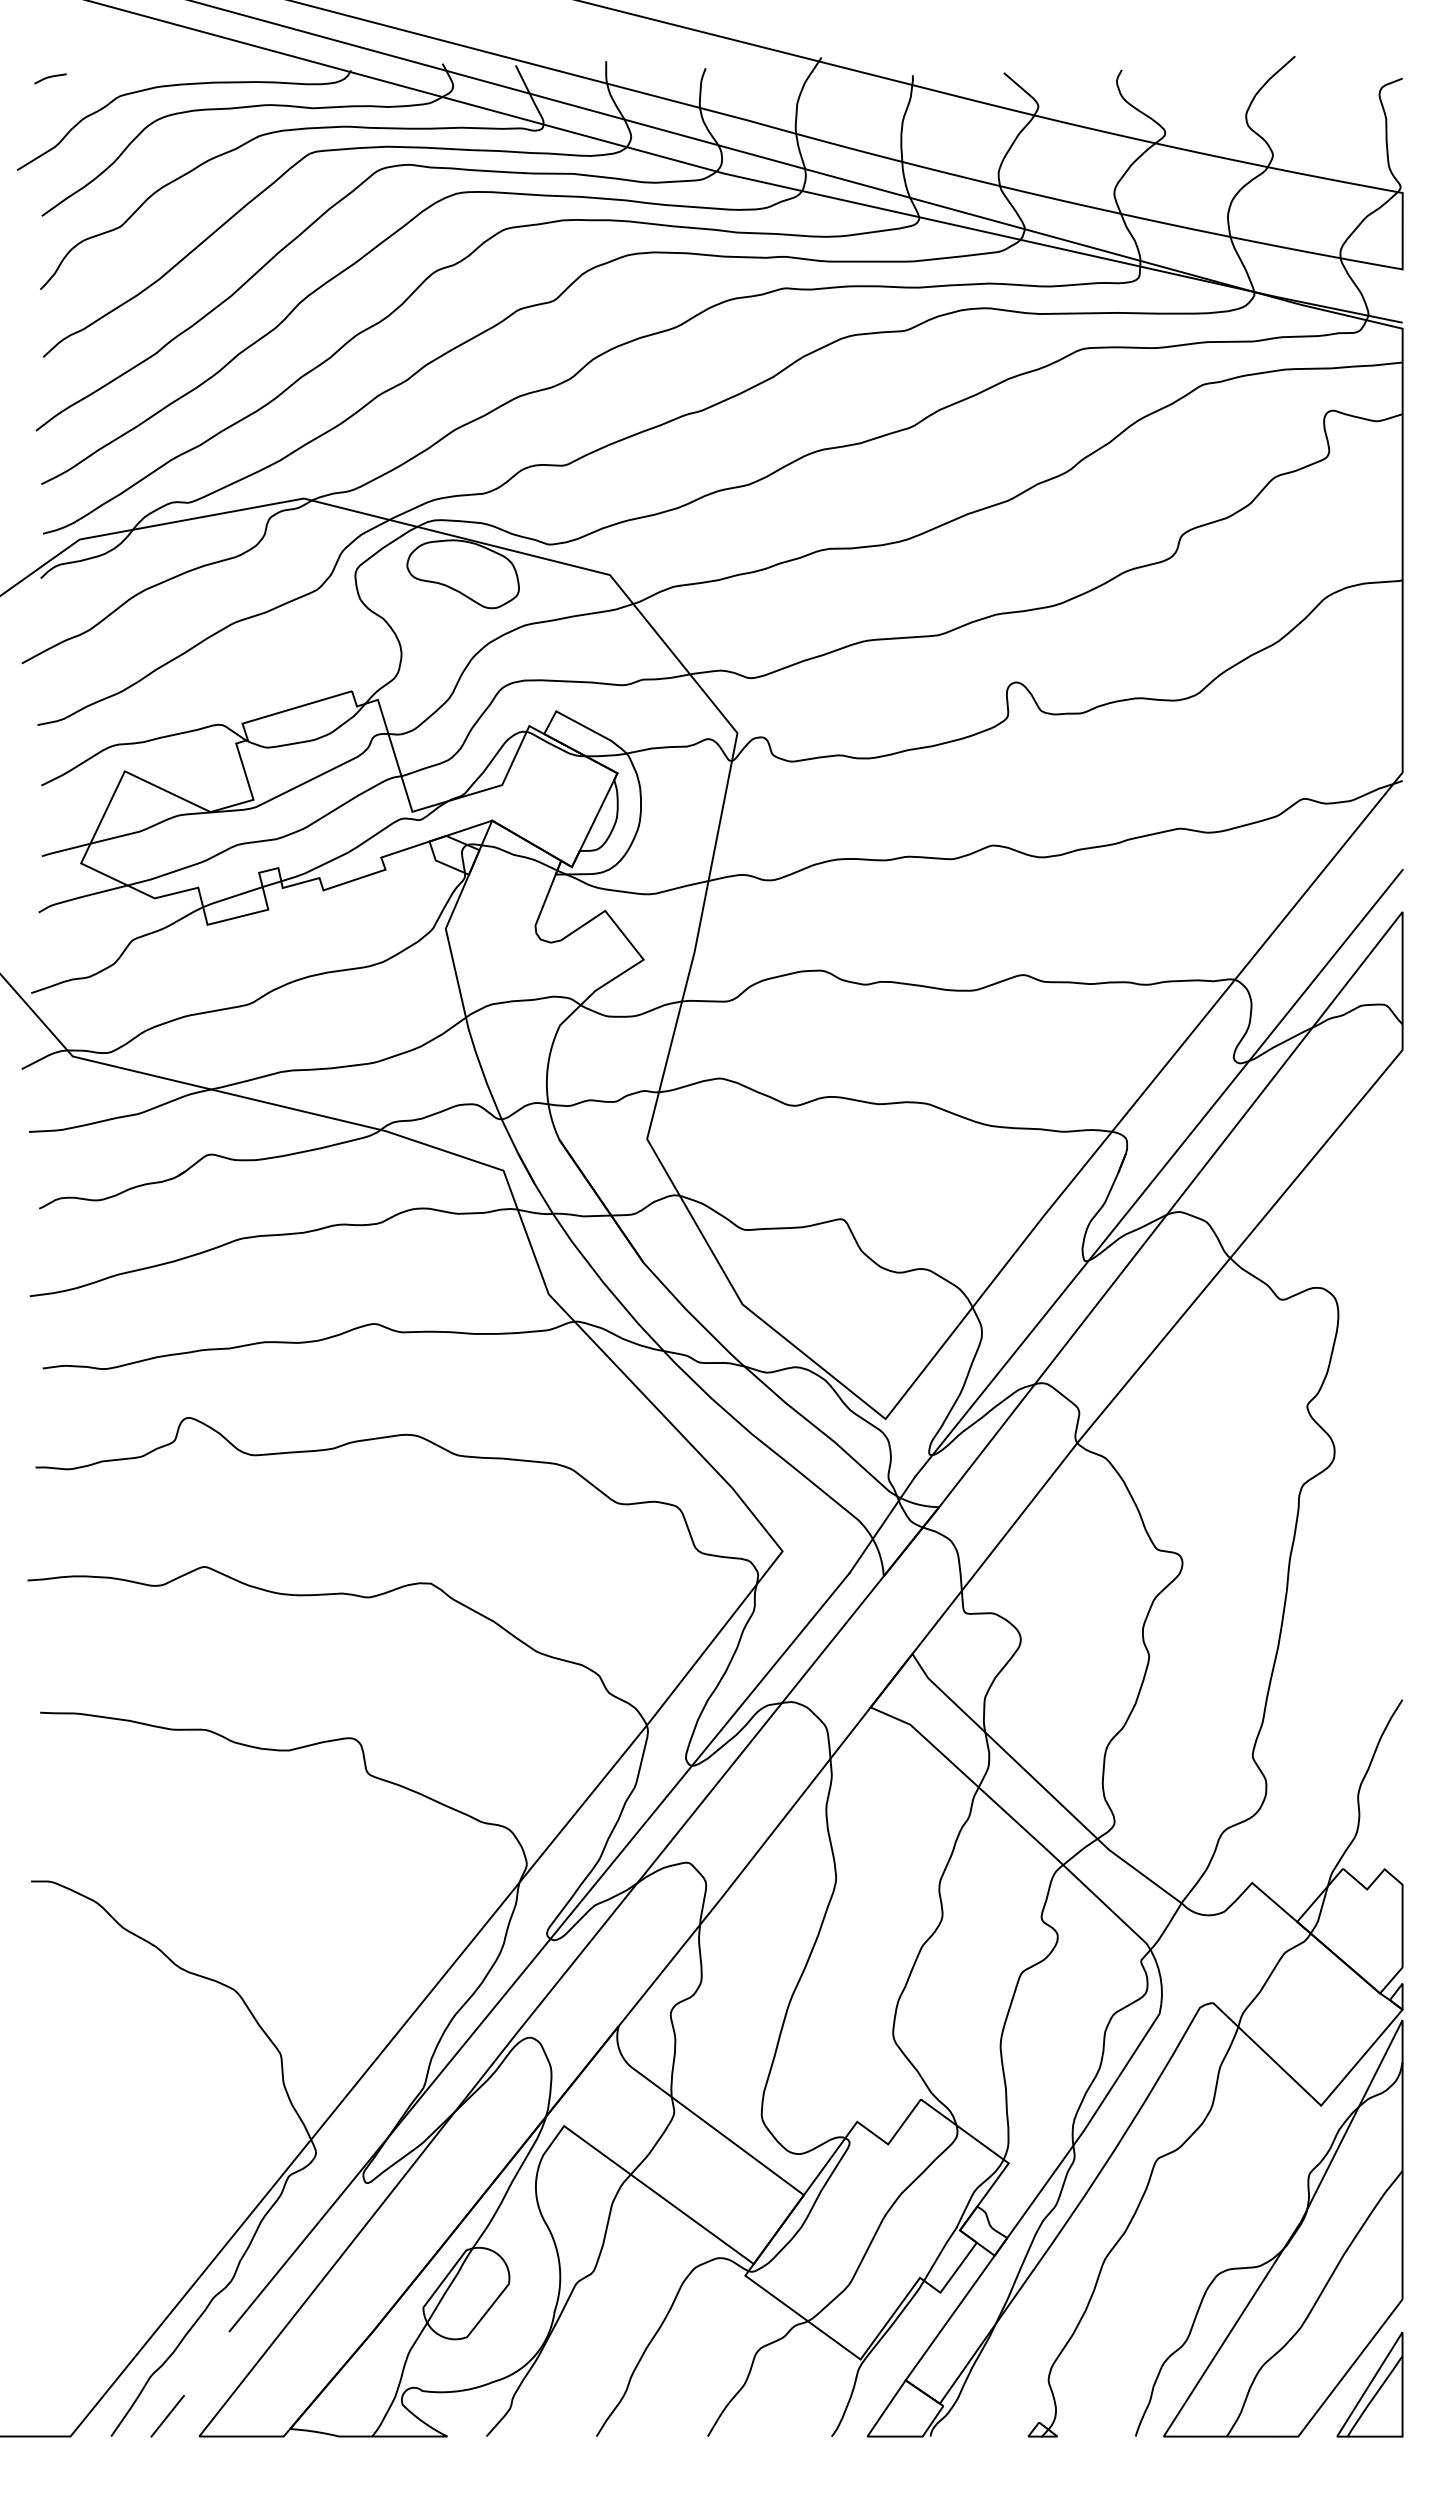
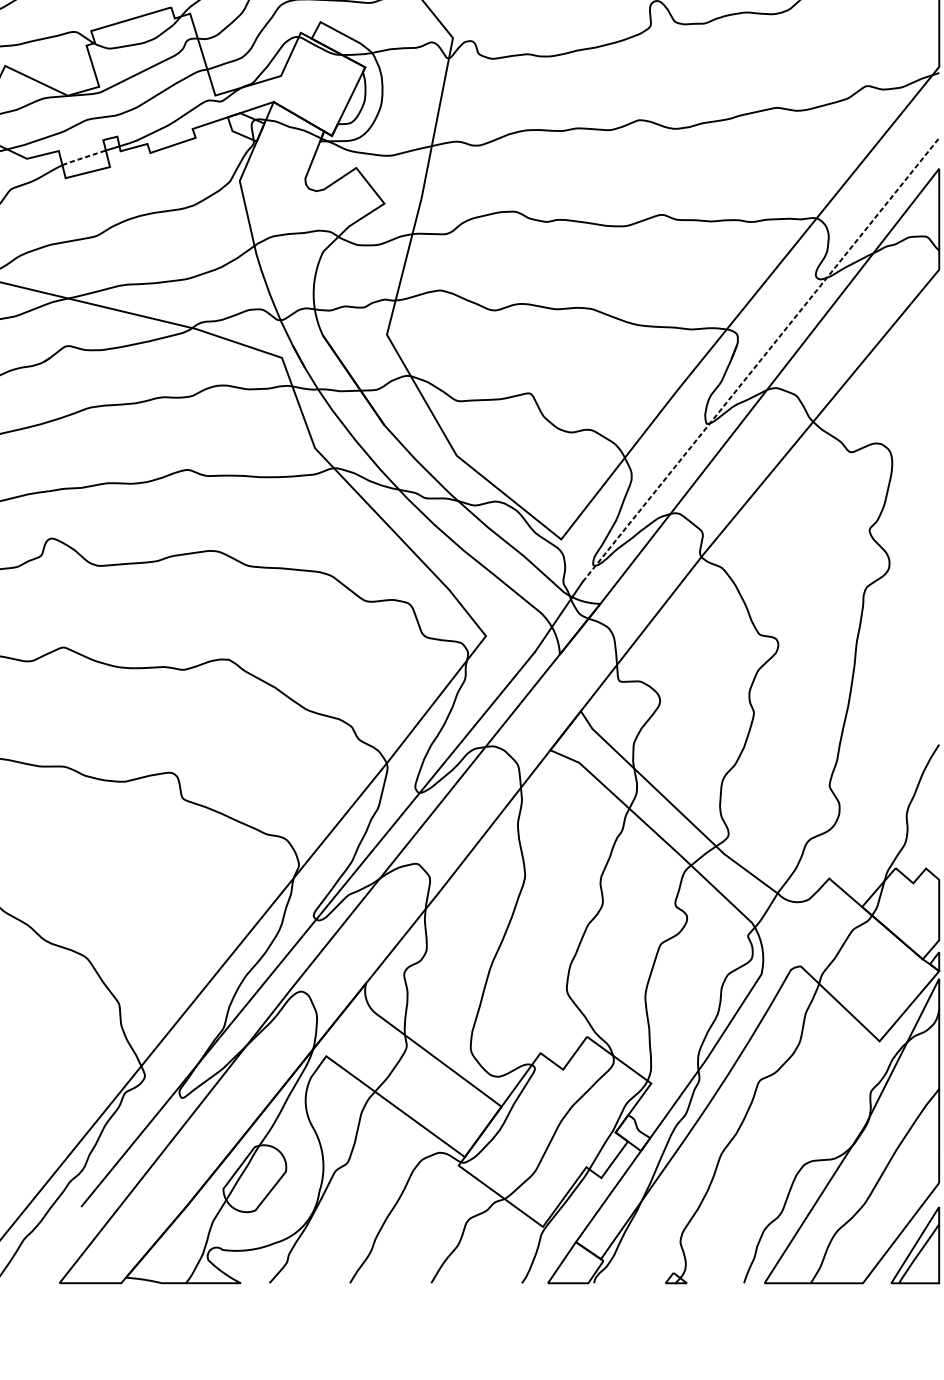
line: (232, 897) -> (83, 158), solid -> dashed
line: (1159, 1173) -> (761, 359), solid -> dashed
line: (167, 2415) -> (36, 1267), removed

